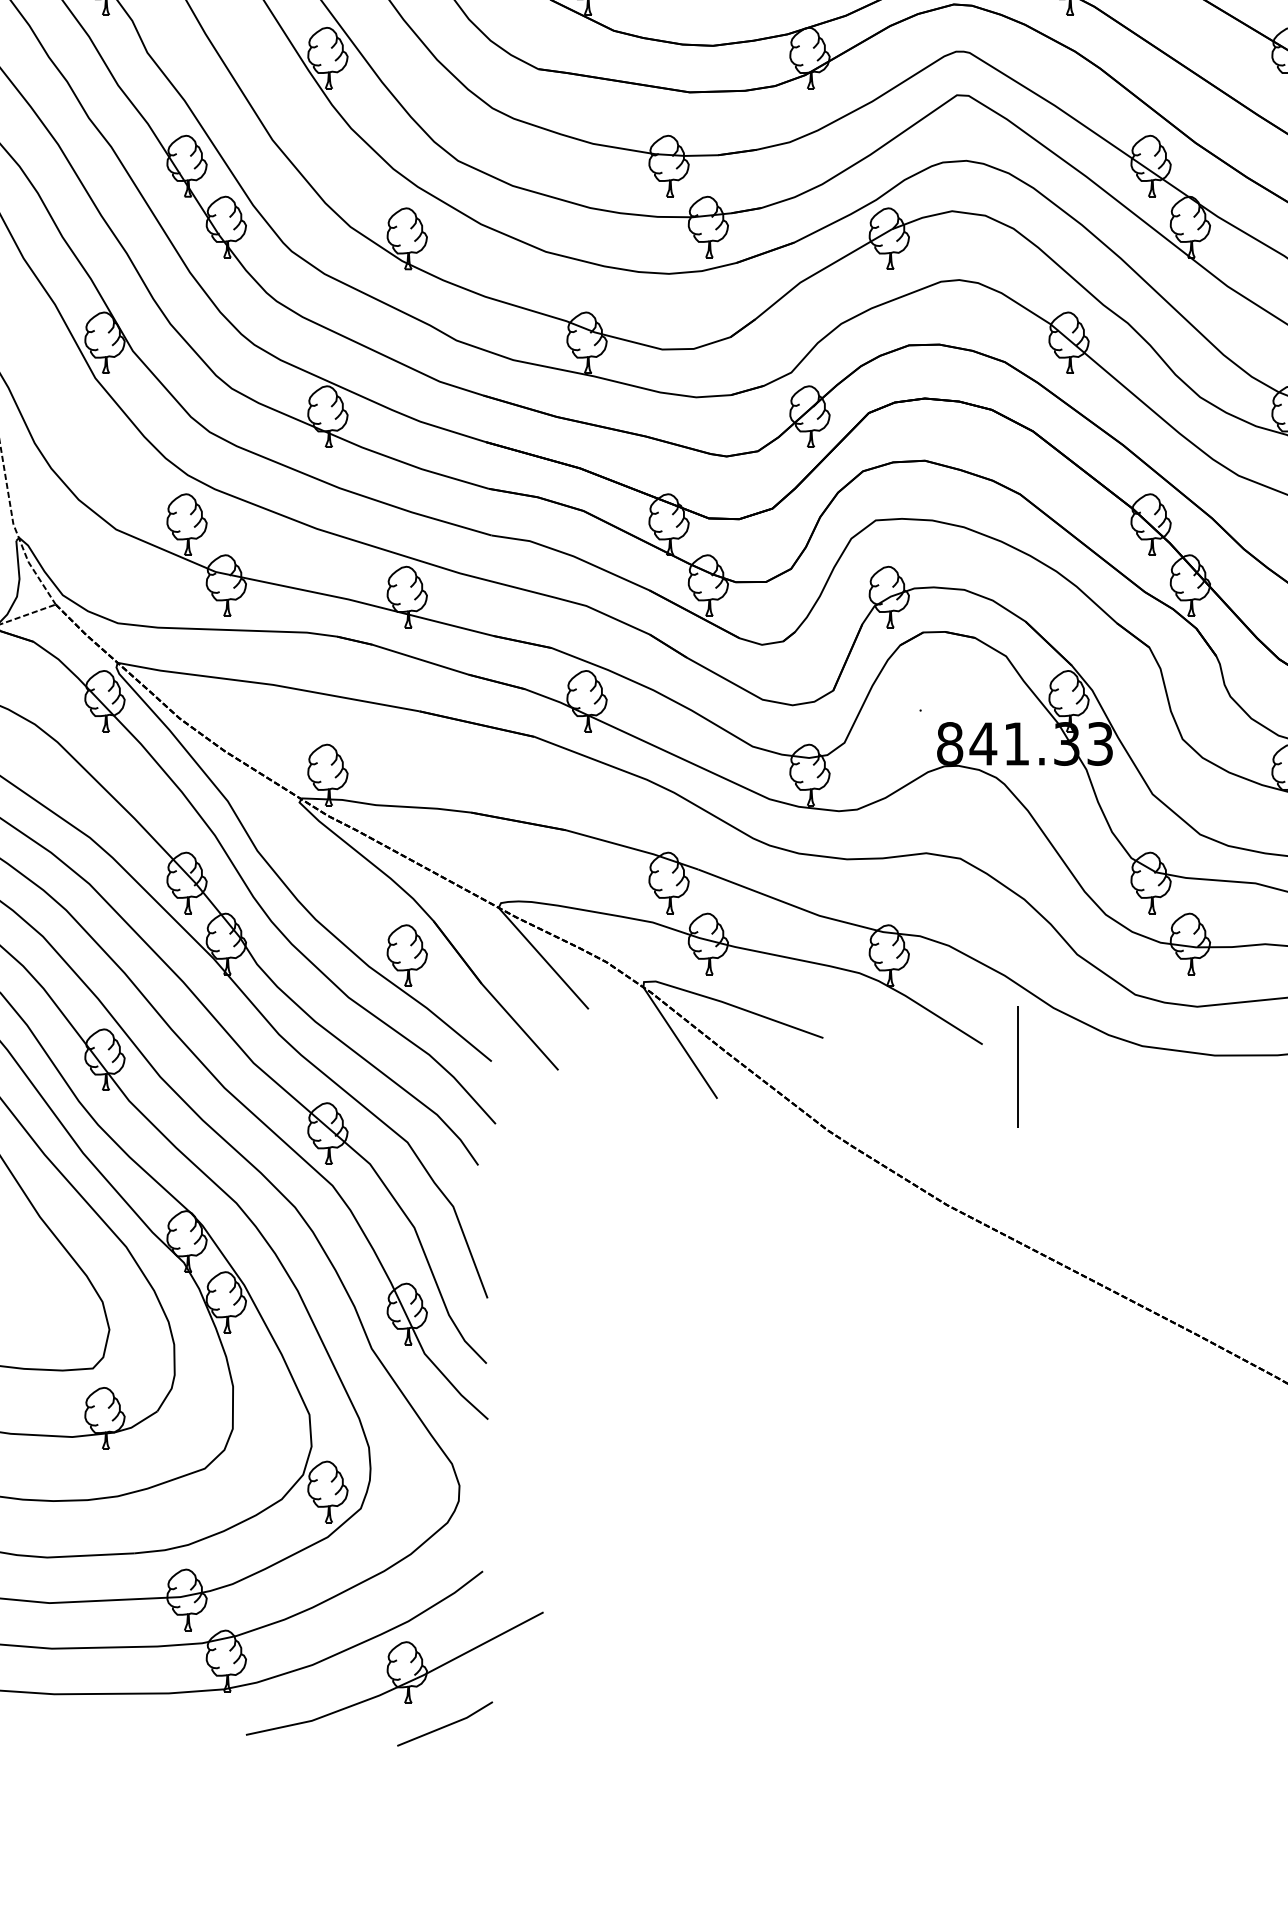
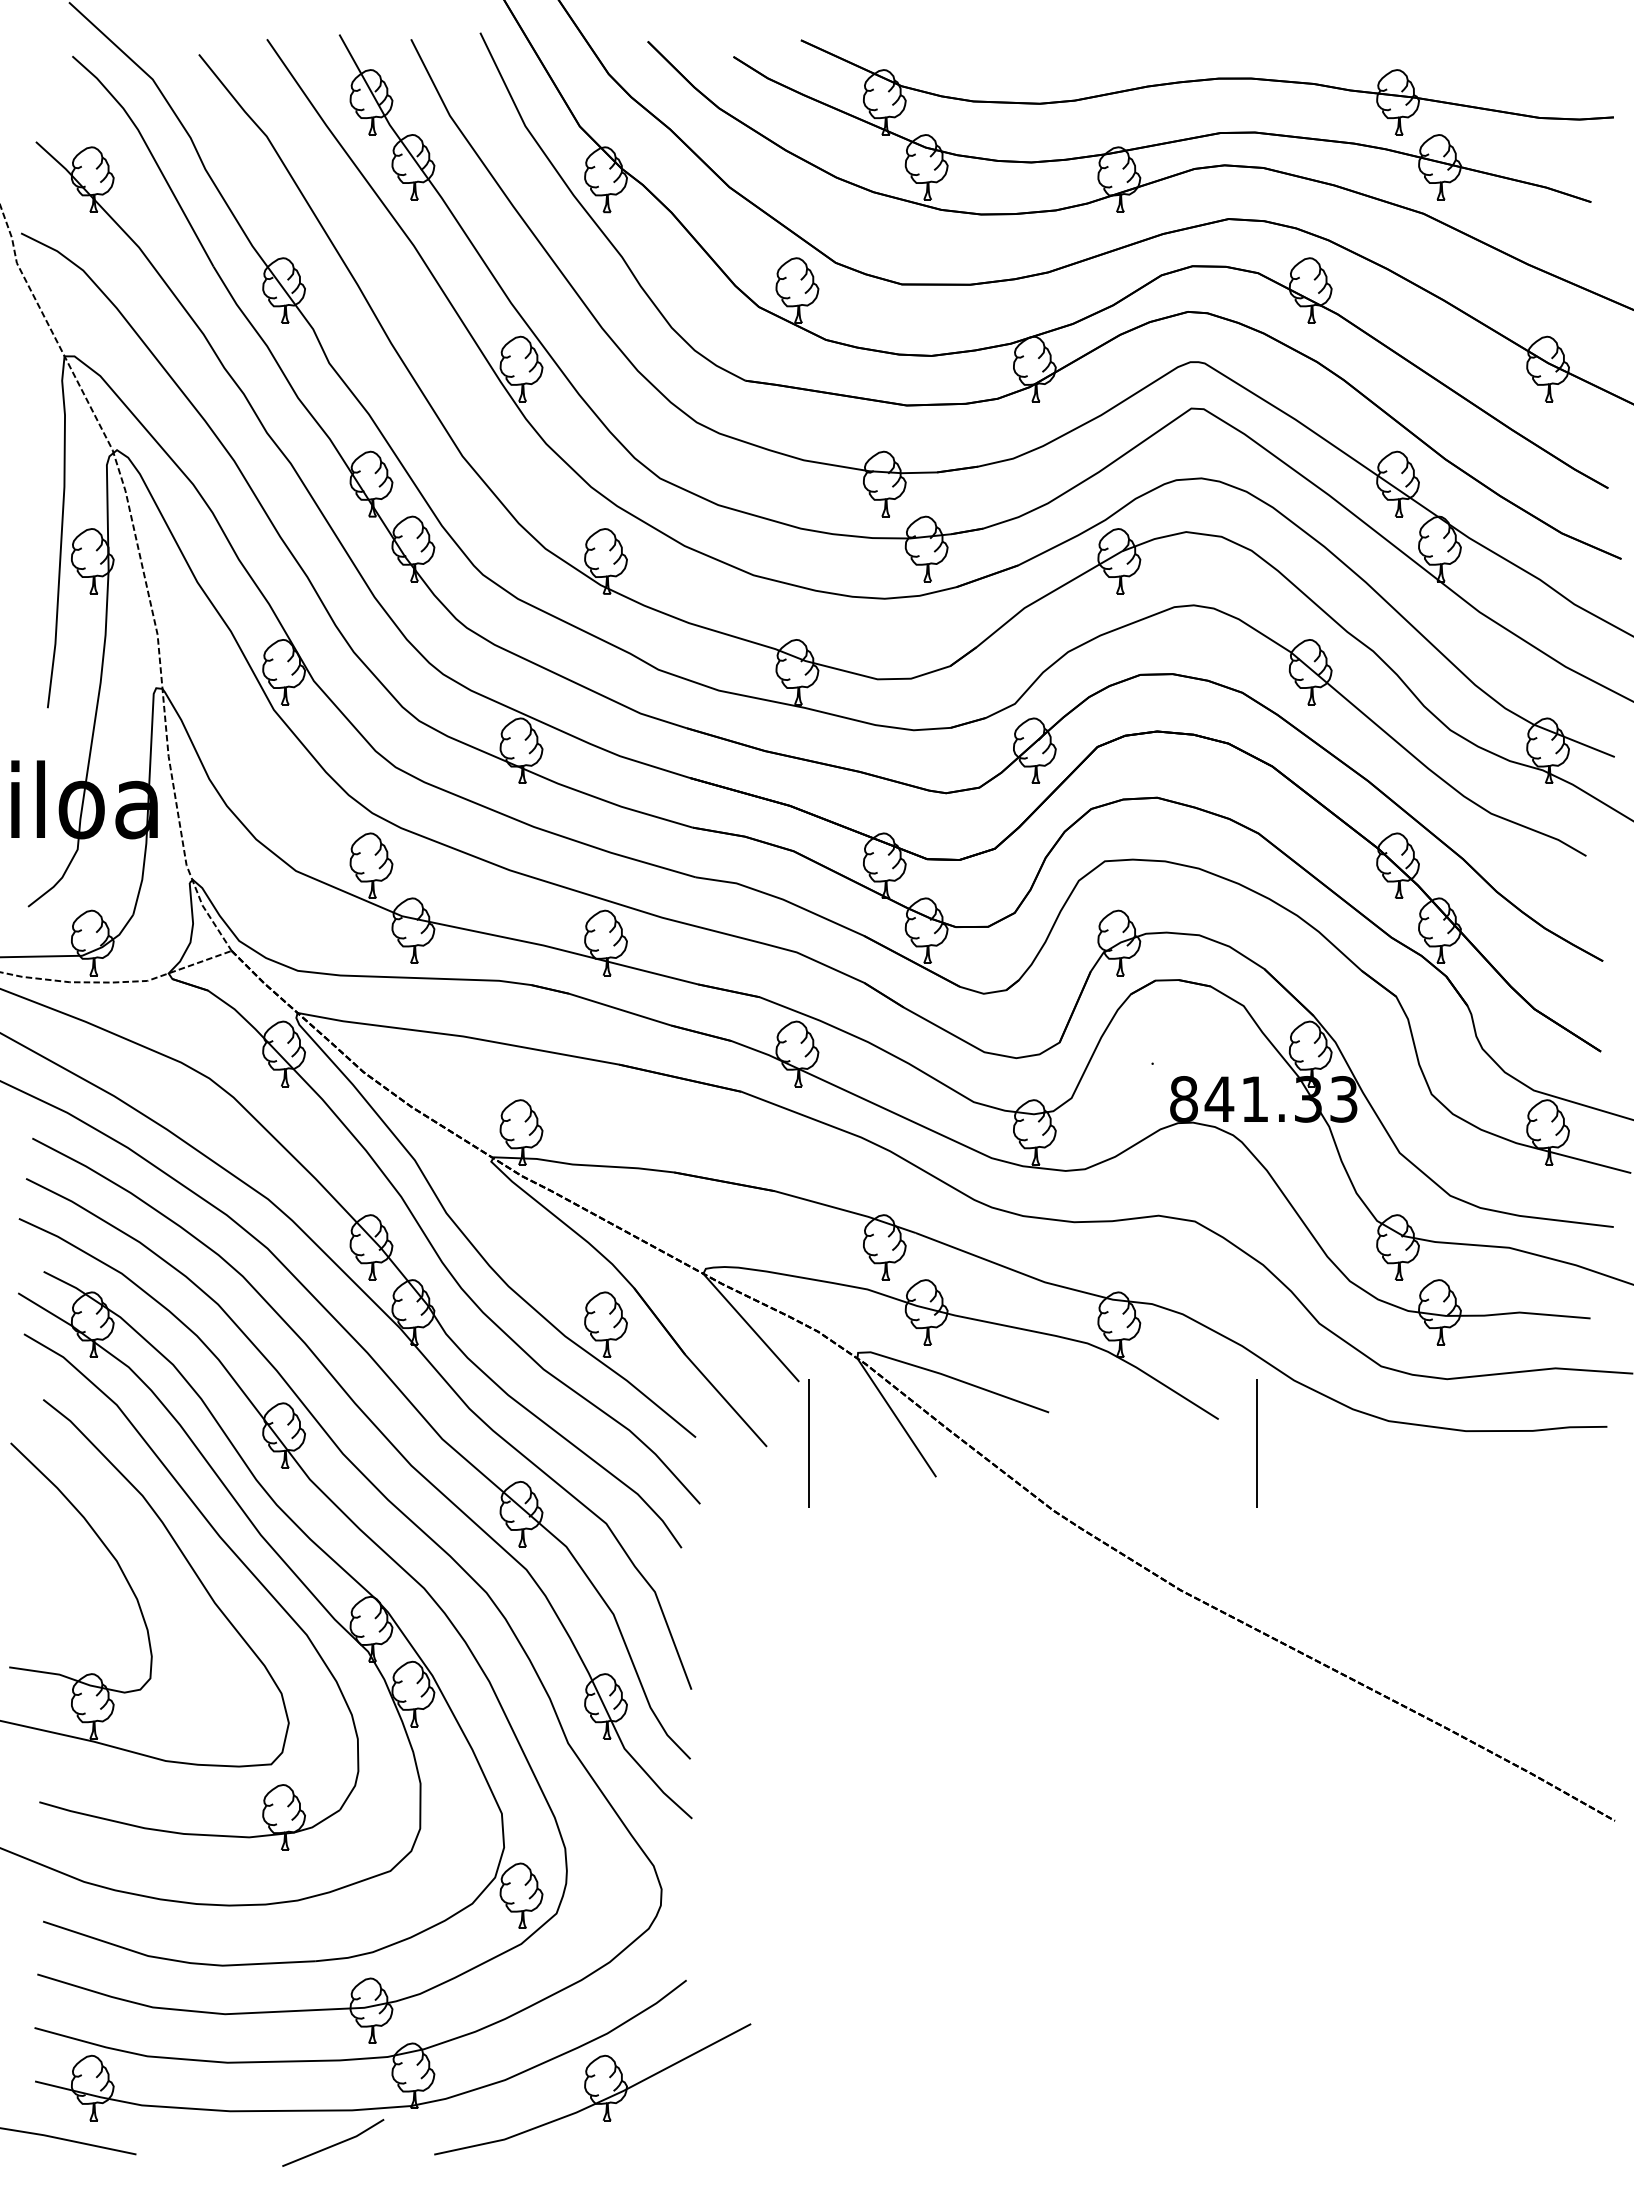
line: (597, 1067) -> (808, 1443), added
line: (445, 1725) -> (333, 2144), moved

